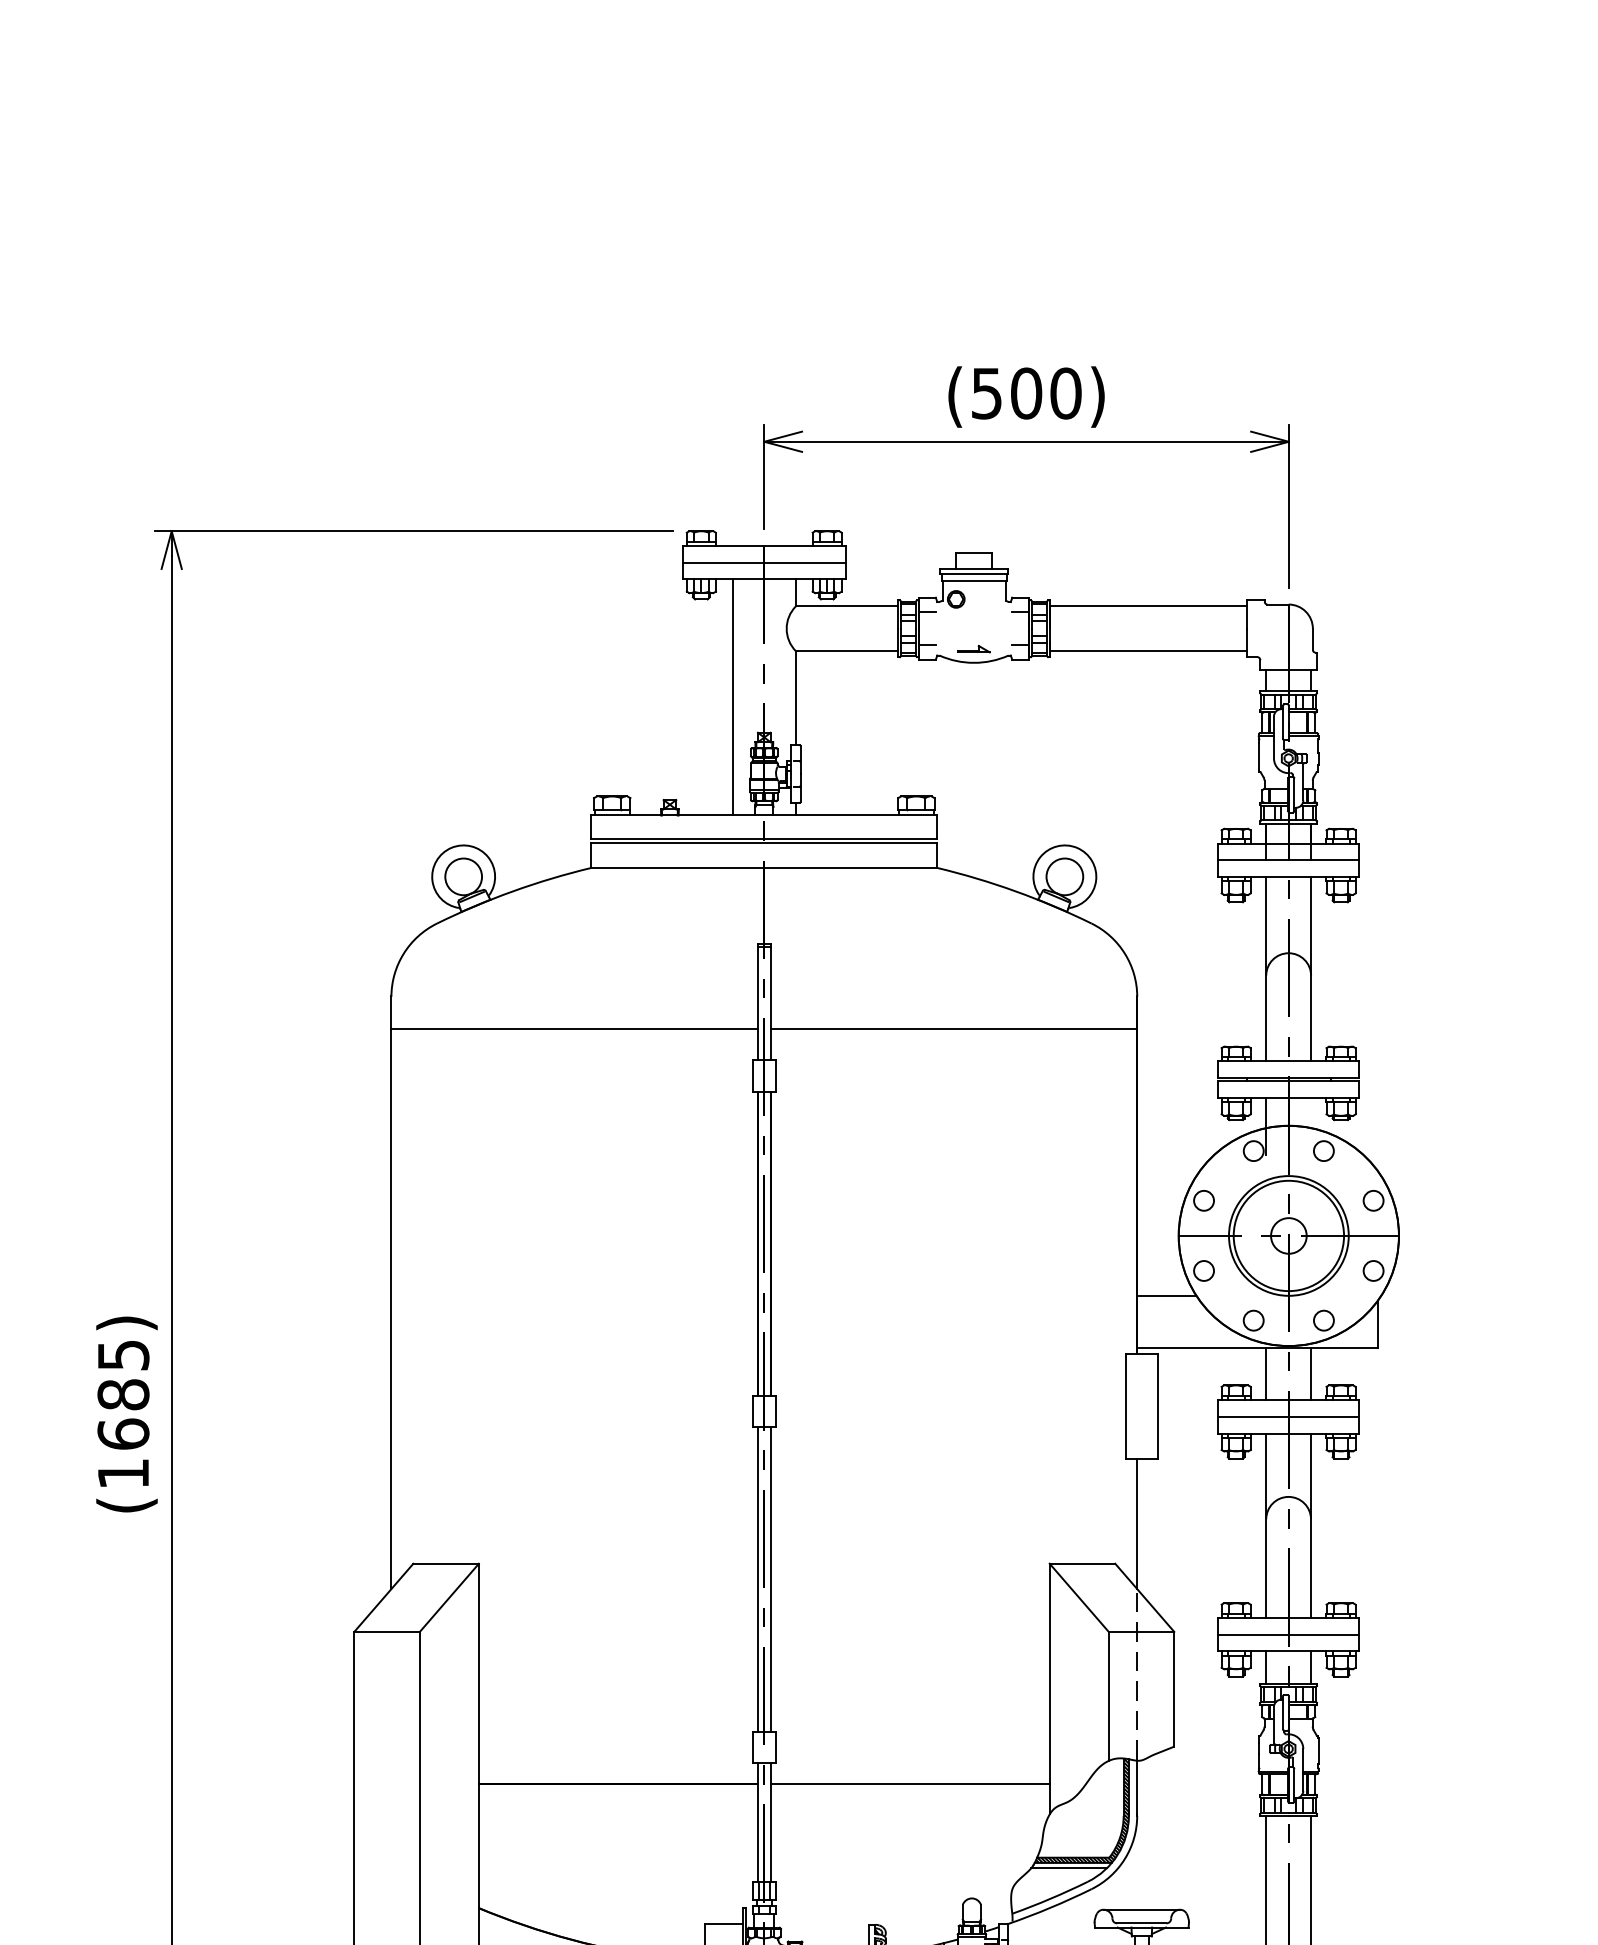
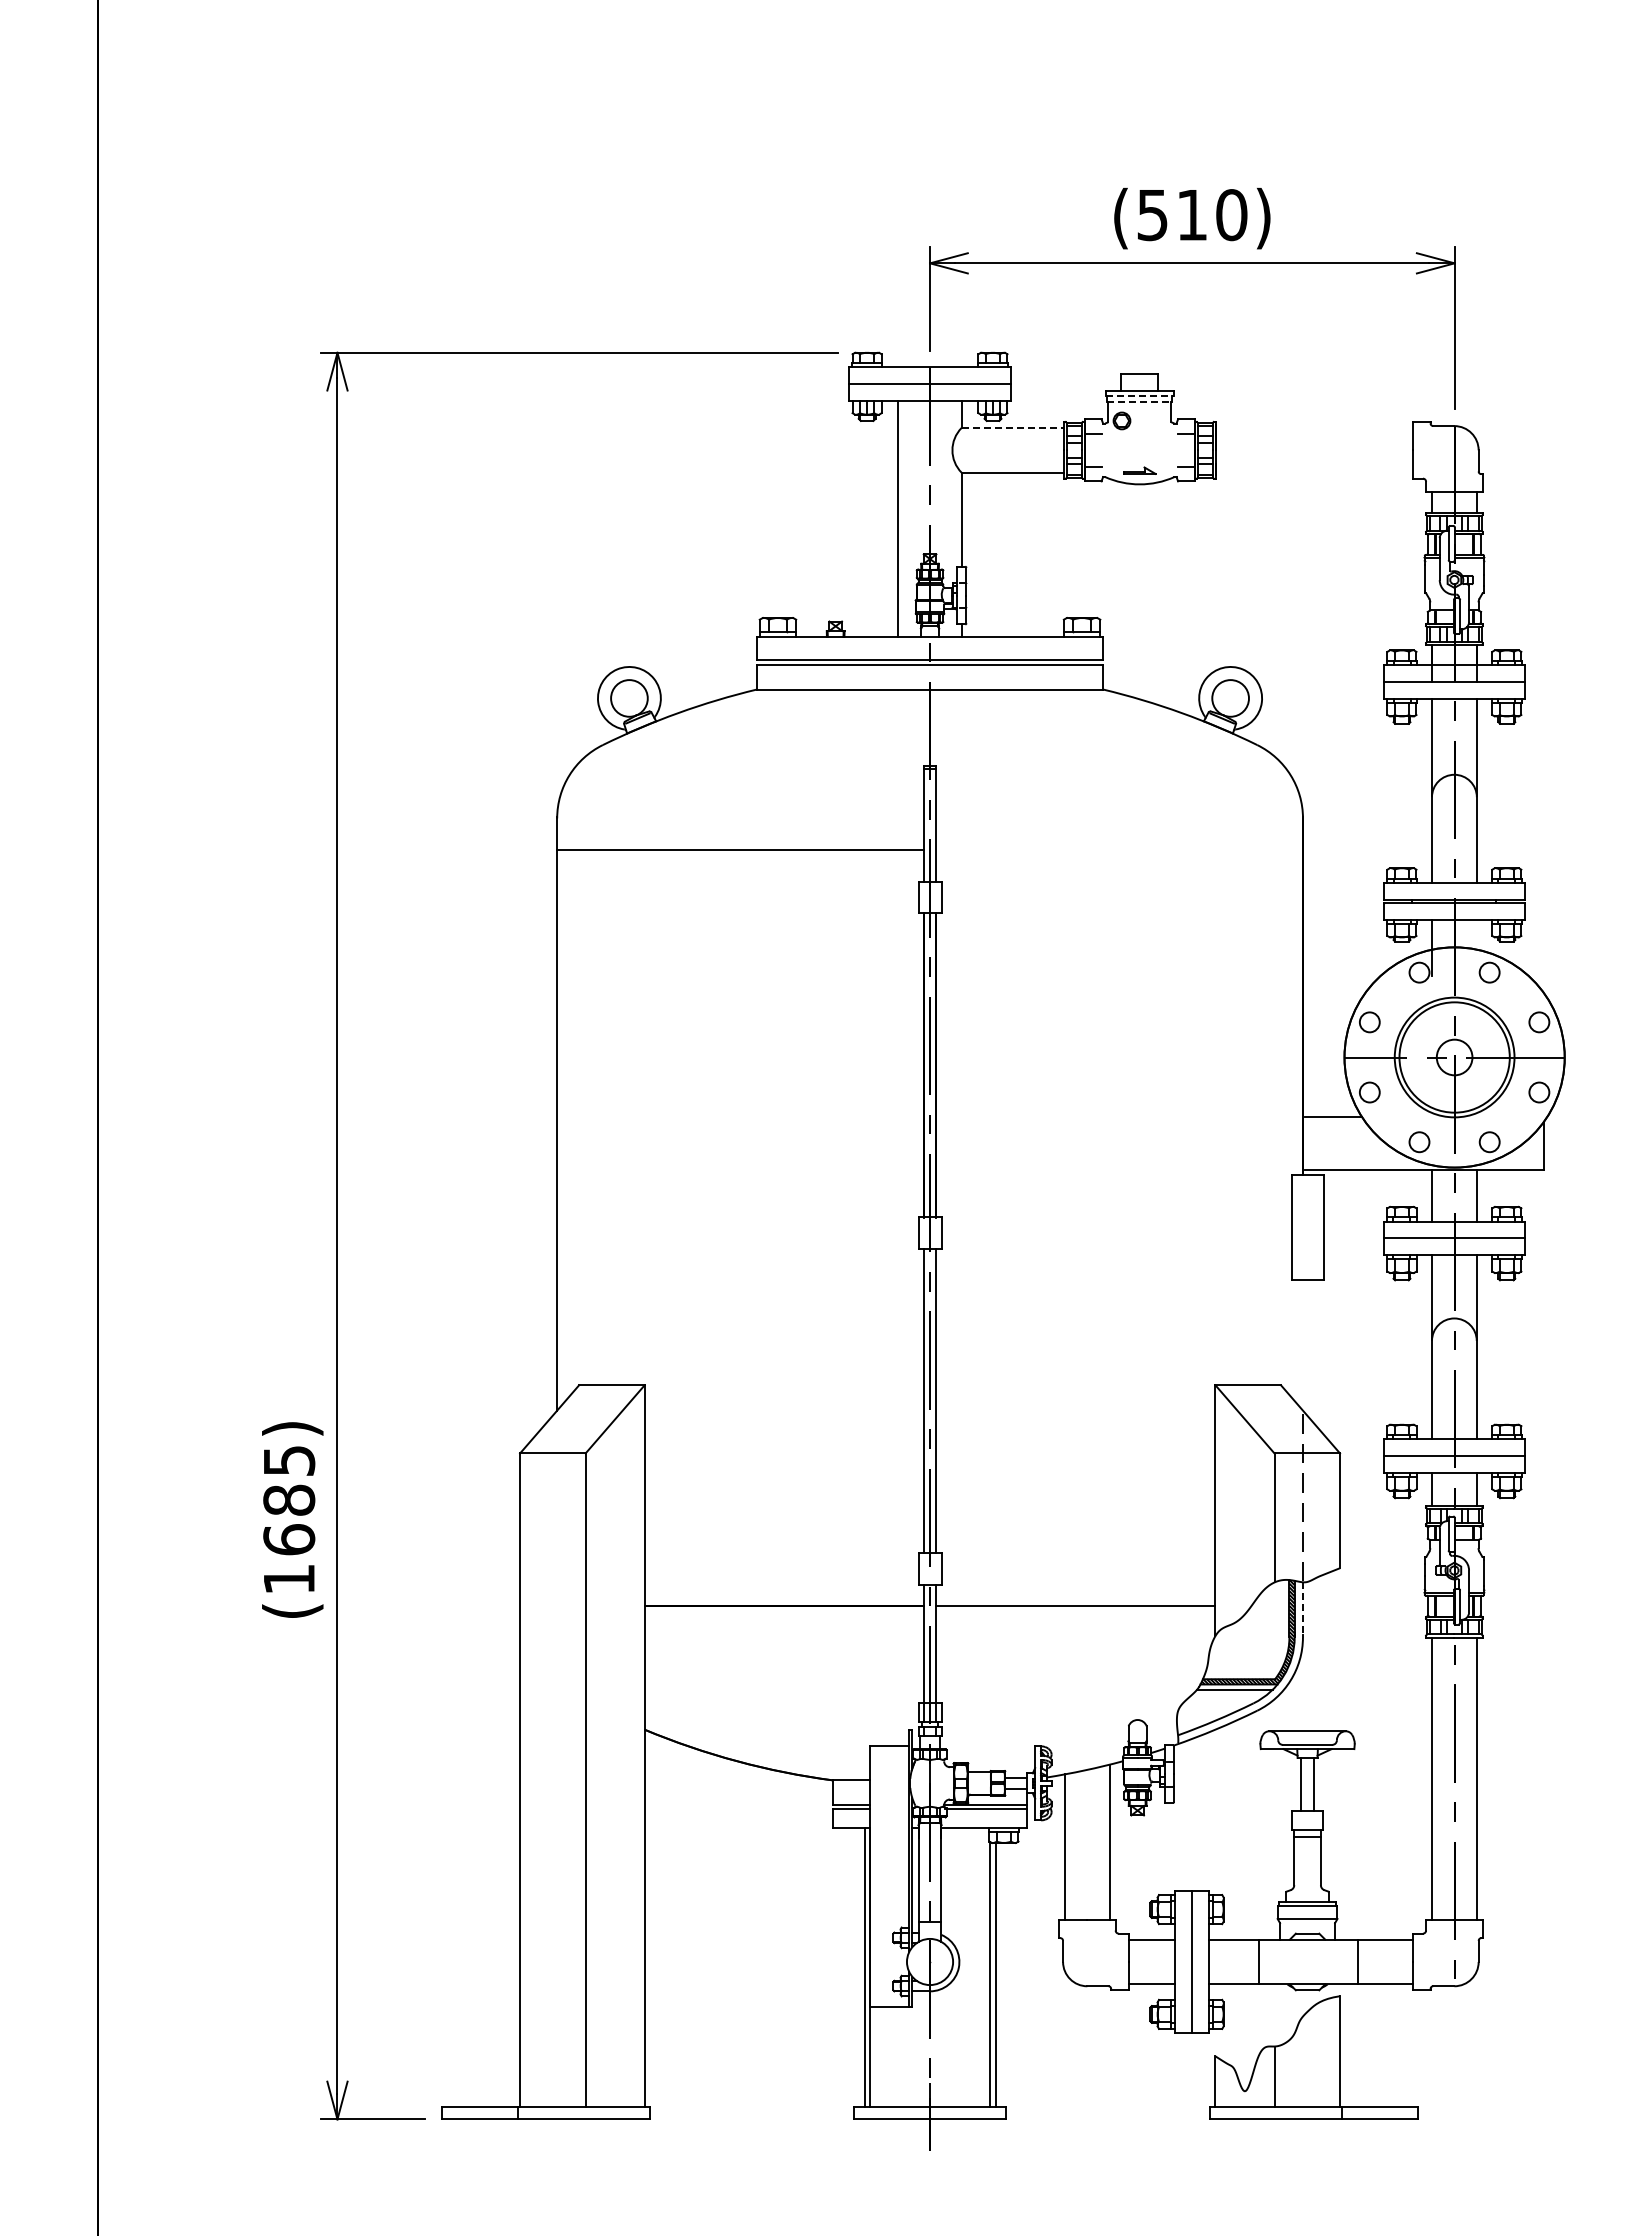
text: (1025, 393) -> (1191, 215), (500) -> (510)
line: (973, 573) -> (1139, 395), solid -> dashed
line: (973, 580) -> (1139, 402), solid -> dashed
line: (847, 605) -> (1013, 427), solid -> dashed
line: (1147, 605) -> (1313, 427), removed
line: (1147, 650) -> (1313, 472), removed
line: (953, 1028) -> (1119, 850), removed
text: (126, 1413) -> (292, 1519), moved
line: (1136, 1523) -> (1302, 1345), removed
line: (1136, 1787) -> (1302, 1609), solid -> dashed

